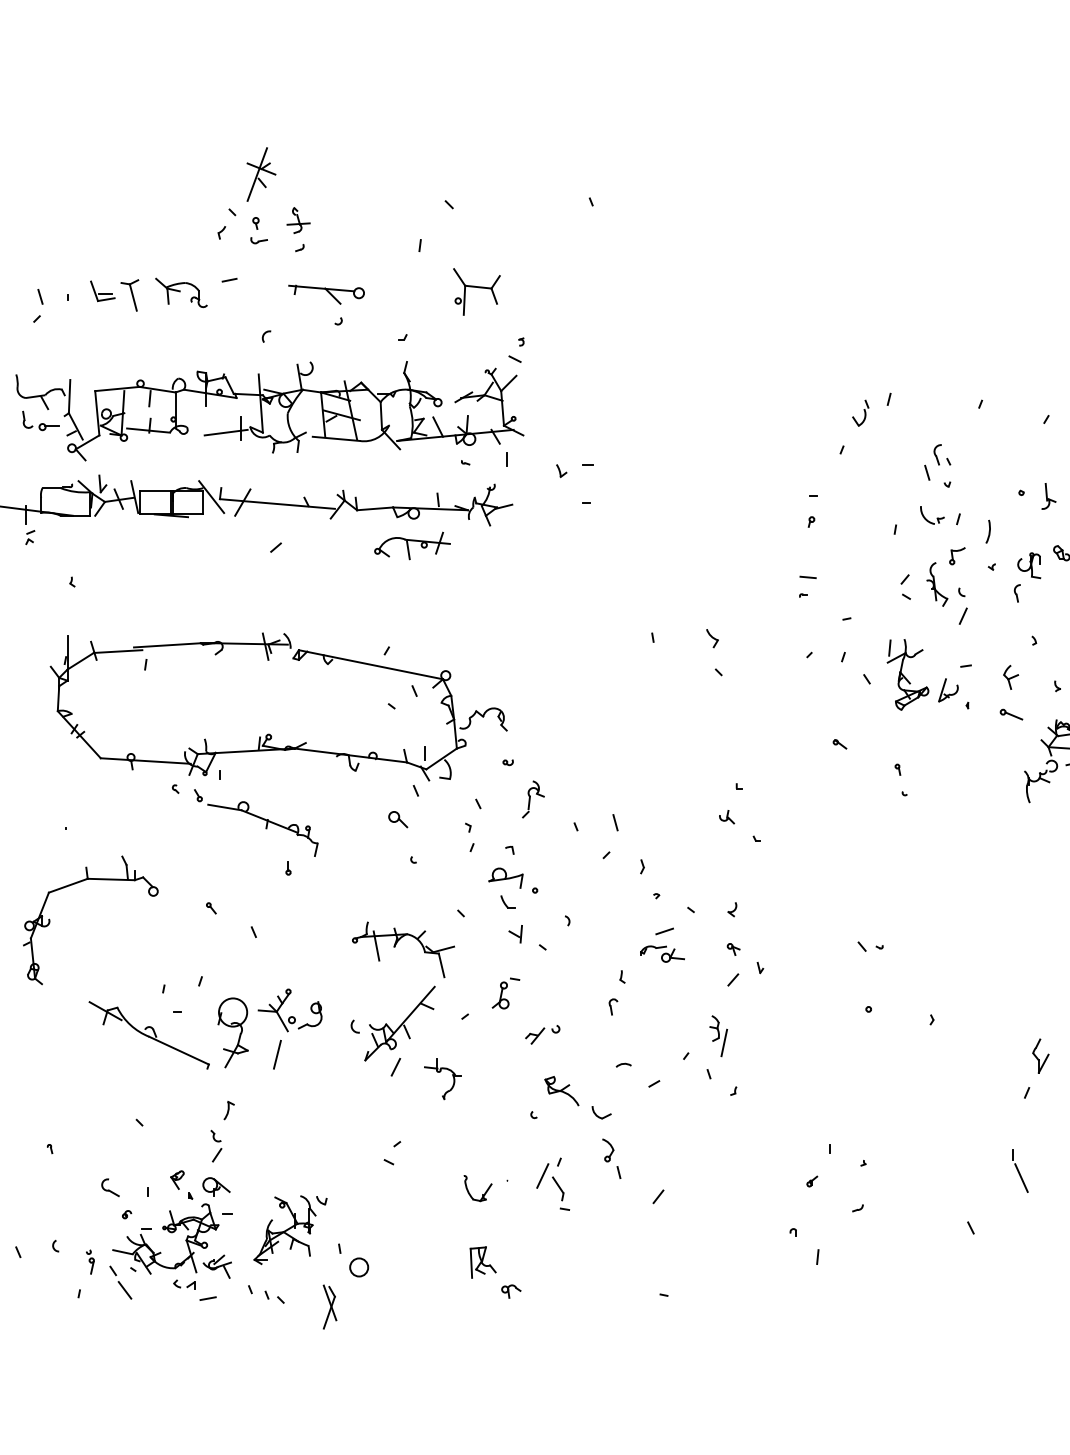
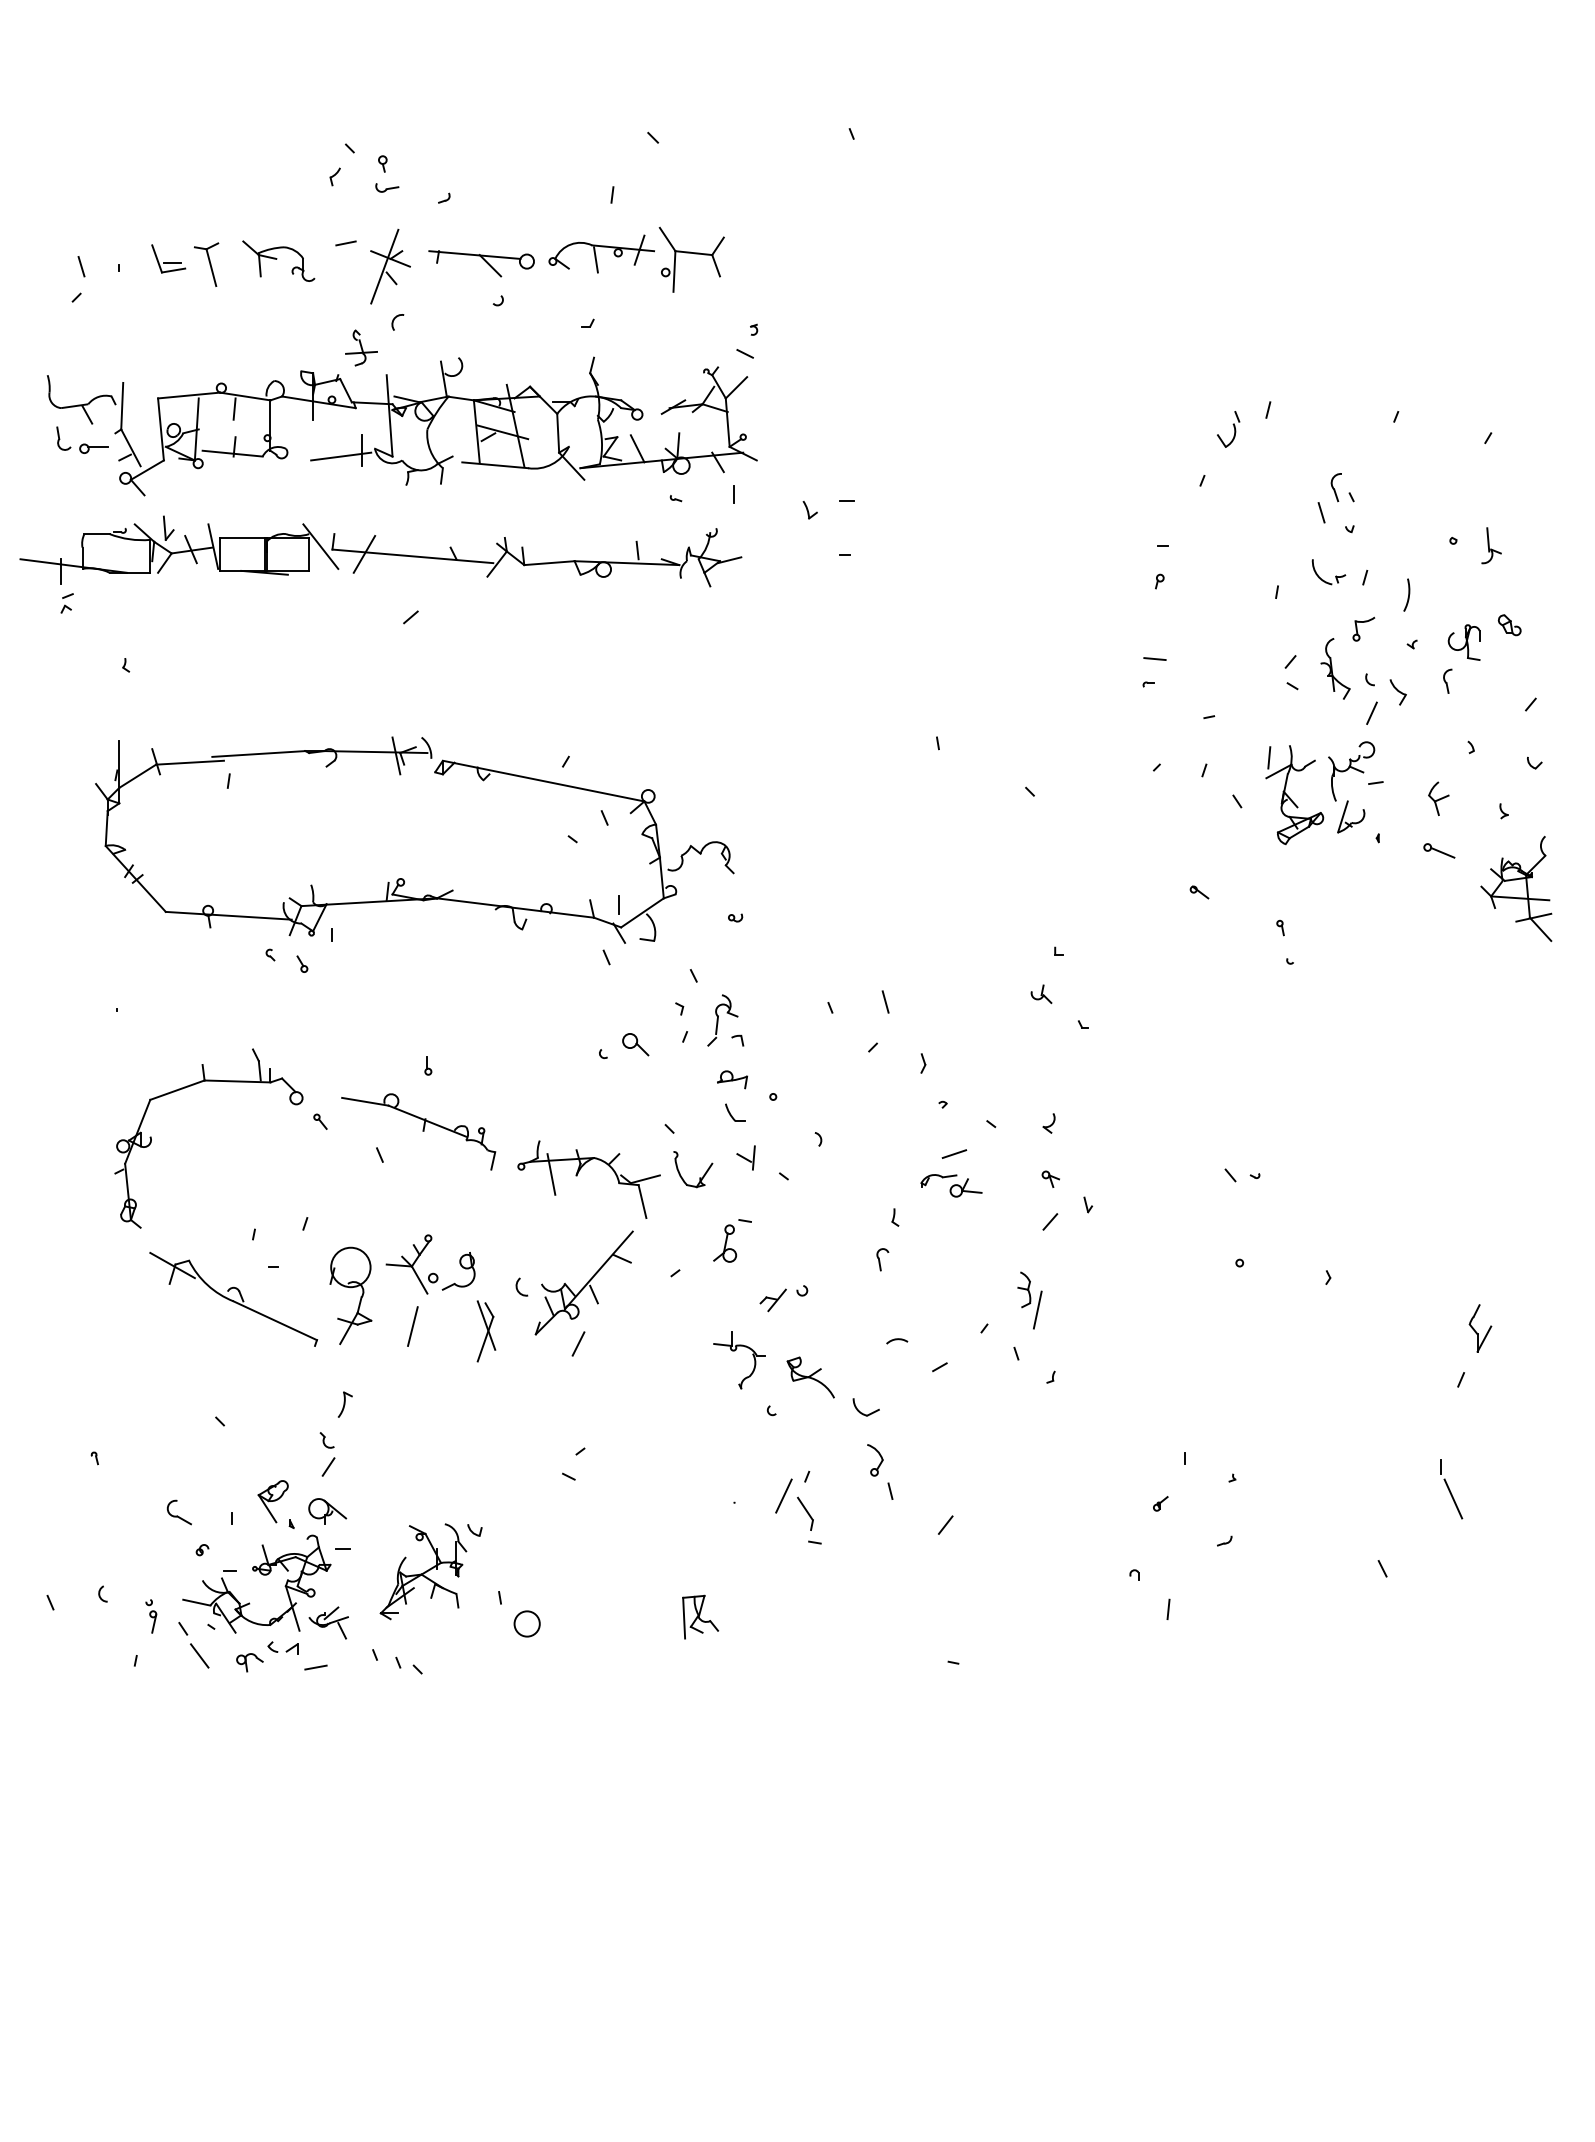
part: (261, 174) -> (390, 266), moved
part: (298, 220) -> (361, 347), moved
part: (412, 545) -> (601, 253), moved
part: (711, 638) -> (1397, 692), moved
part: (1040, 781) -> (1351, 771), moved
part: (533, 799) -> (722, 1020), moved
part: (398, 819) -> (635, 1044), moved
part: (262, 828) -> (418, 1131), moved
part: (506, 878) -> (732, 1079), size x0.62
part: (78, 883) -> (191, 1086), moved
part: (439, 1072) -> (734, 1351), moved
part: (177, 1179) -> (272, 1501), size x1.67
part: (482, 1194) -> (699, 1177), moved
part: (511, 1291) -> (249, 1662), moved
part: (330, 1307) -> (486, 1331), moved

